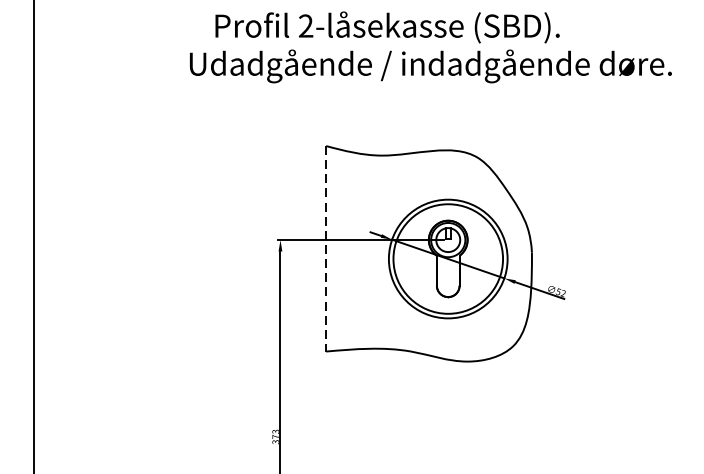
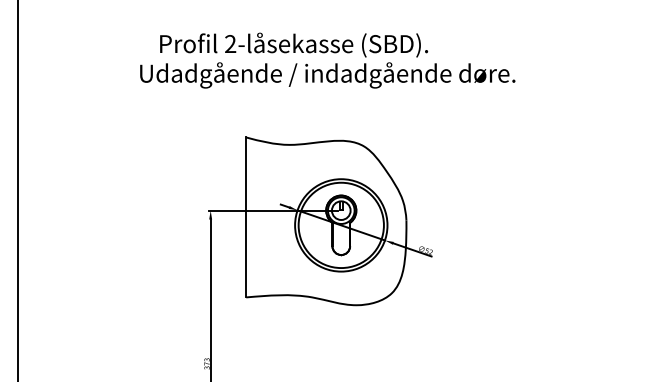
line: (326, 248) -> (246, 217), dashed -> solid

